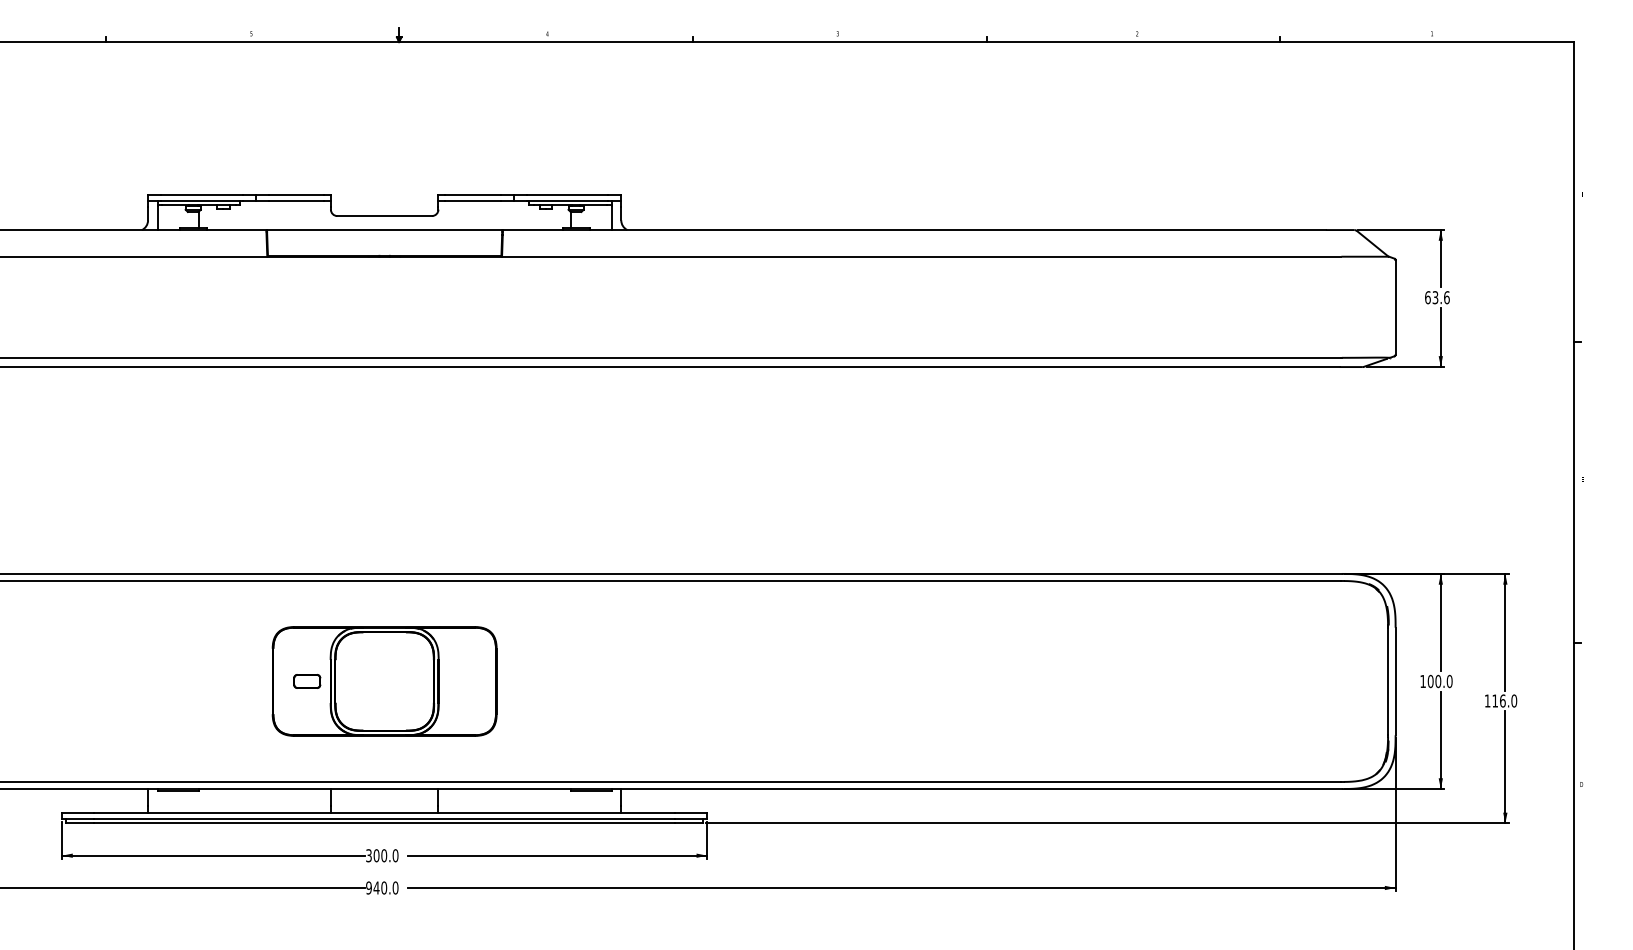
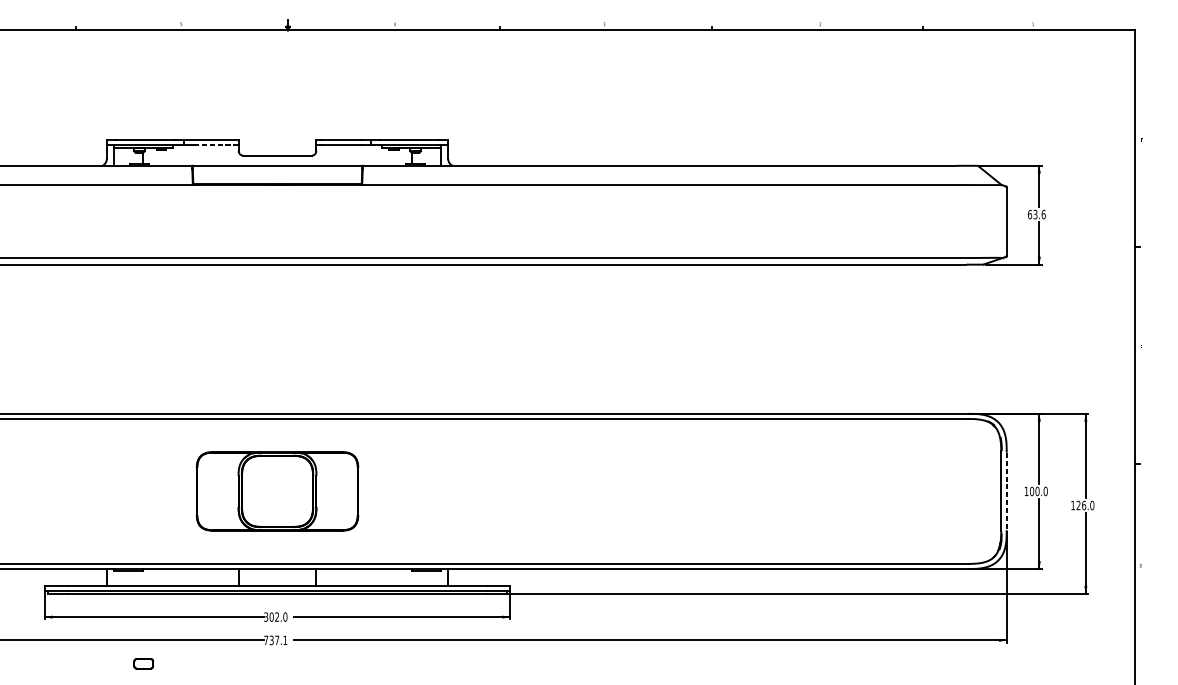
line: (296, 201) -> (213, 145), solid -> dashed
part: (307, 681) -> (143, 663), moved
line: (1395, 681) -> (1006, 491), solid -> dashed
text: (1494, 700) -> (1078, 505), 116.0 -> 126.0
text: (384, 855) -> (277, 616), 300.0 -> 302.0
text: (382, 887) -> (275, 640), 940.0 -> 737.1

